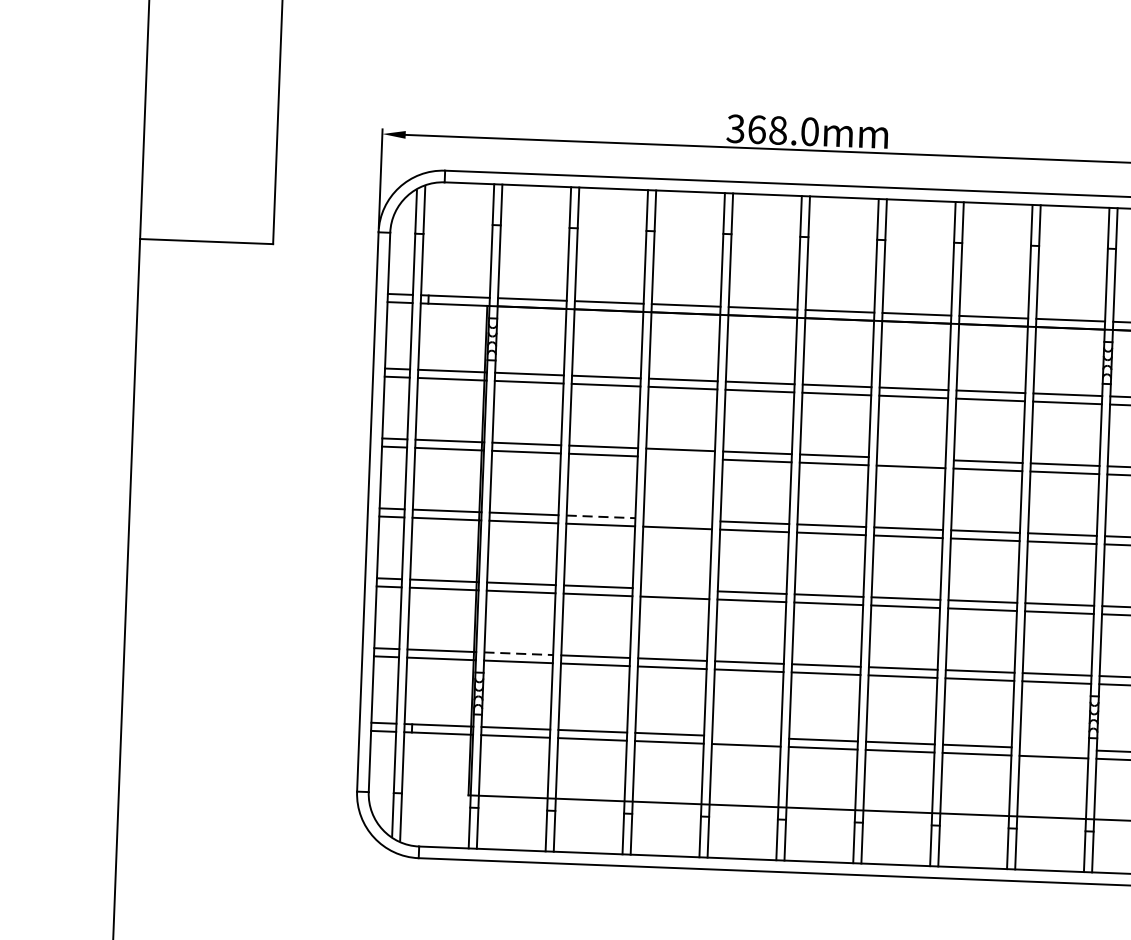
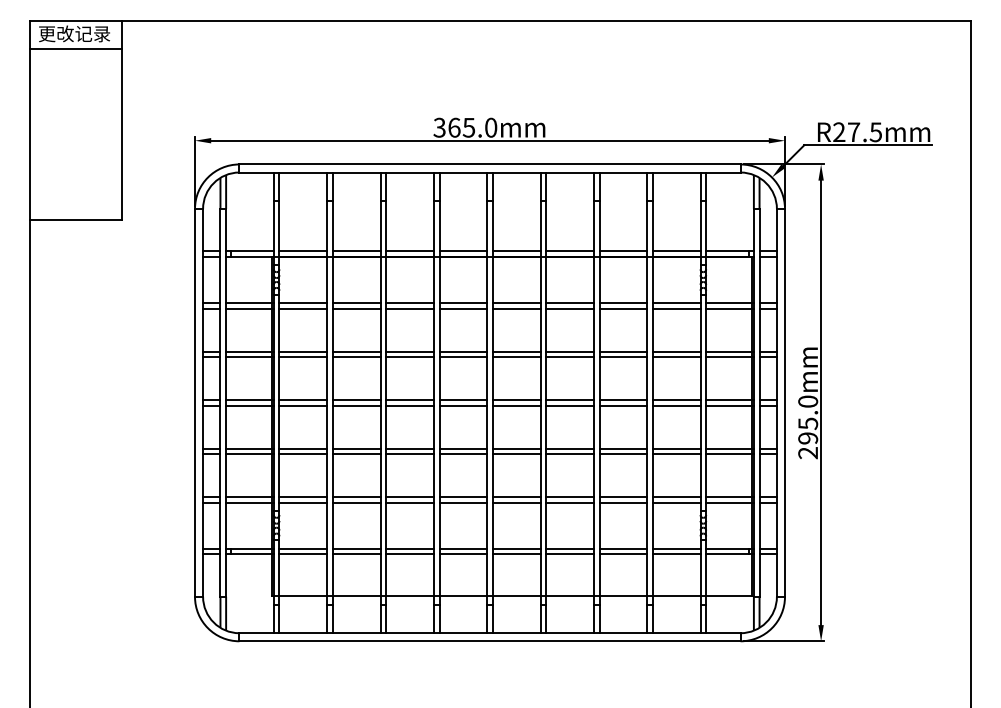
text: (777, 130) -> (468, 127), 368.0mm -> 365.0mm
line: (679, 458) -> (409, 357), added
line: (910, 458) -> (569, 351), added
line: (600, 517) -> (356, 400), dashed -> solid
line: (677, 520) -> (409, 400), added
line: (674, 589) -> (409, 448), added
line: (519, 654) -> (303, 497), dashed -> solid
line: (746, 736) -> (463, 548), added
line: (1053, 748) -> (676, 548), added

